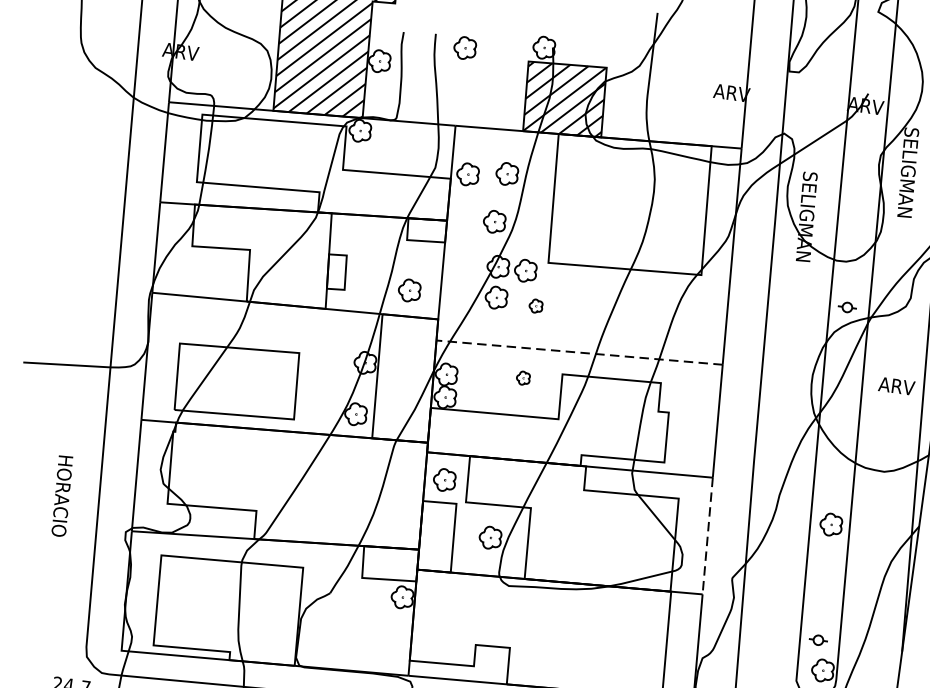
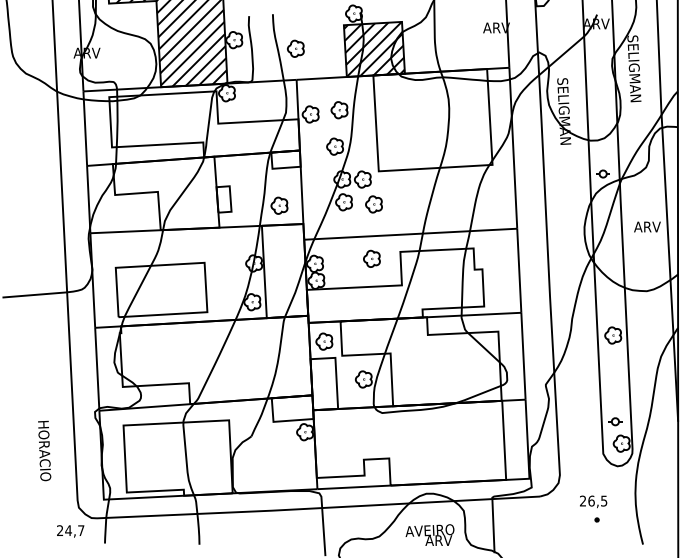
part: (464, 47) -> (295, 48), moved
part: (535, 306) -> (373, 204), size x1.67
line: (579, 352) -> (410, 234), dashed -> solid
part: (522, 377) -> (371, 258), size x1.67
text: (62, 495) -> (44, 450), moved
line: (707, 536) -> (523, 356), dashed -> solid

